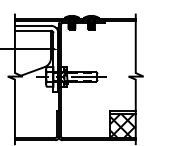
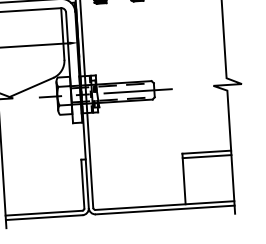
hatch: (122, 125) -> (207, 179), removed

